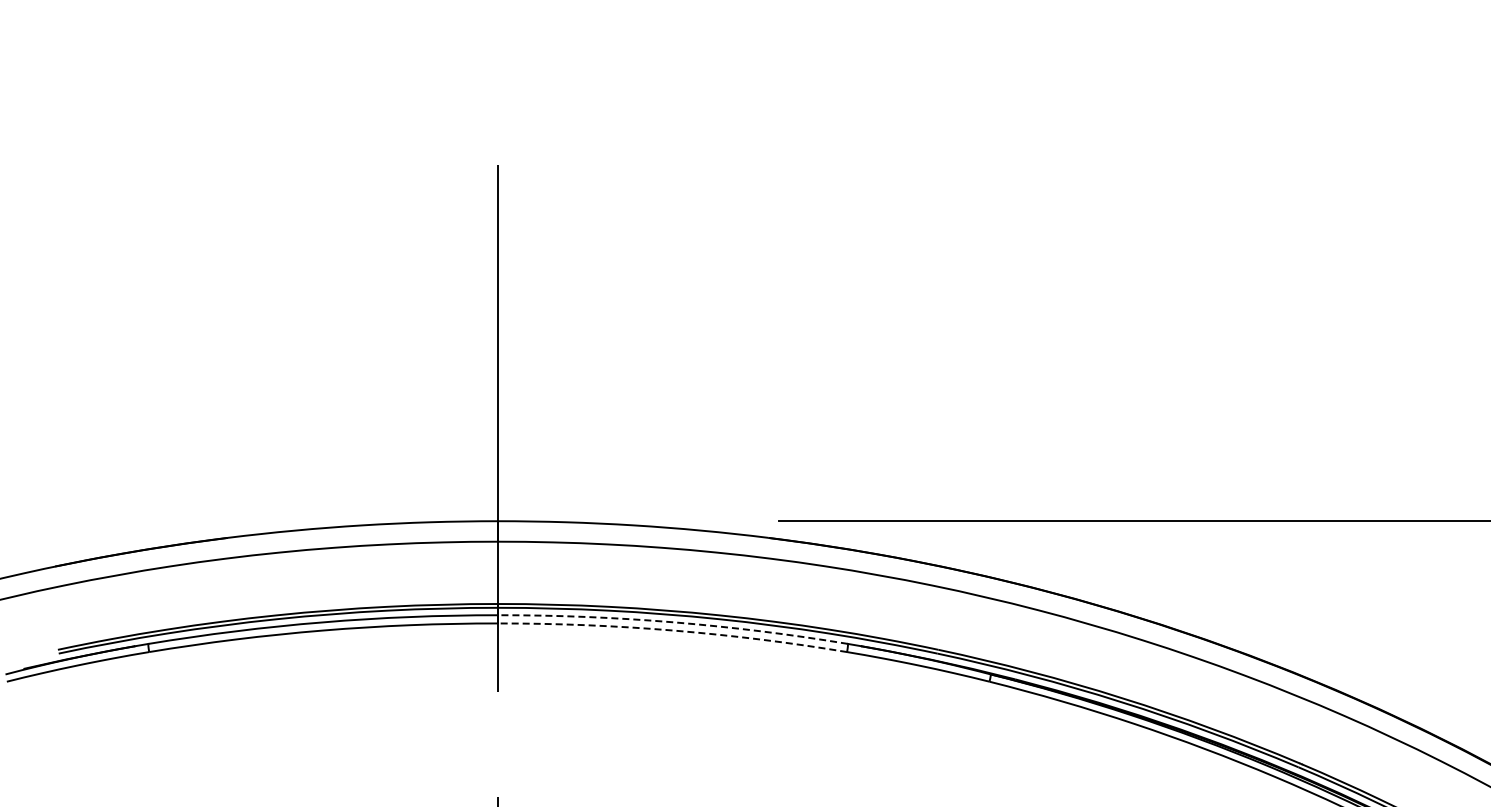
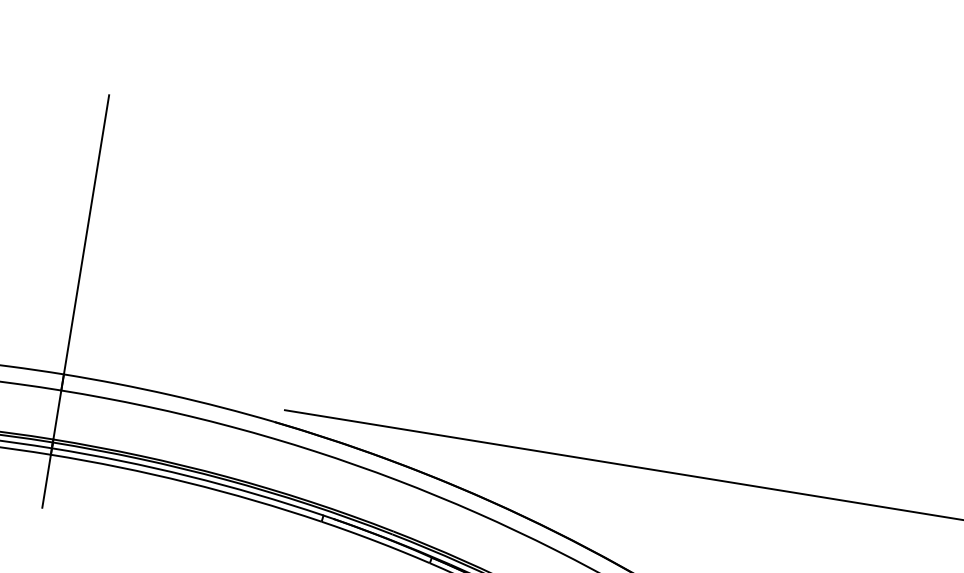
arc: (673, 622) -> (188, 476), dashed -> solid
arc: (673, 630) -> (187, 482), dashed -> solid

